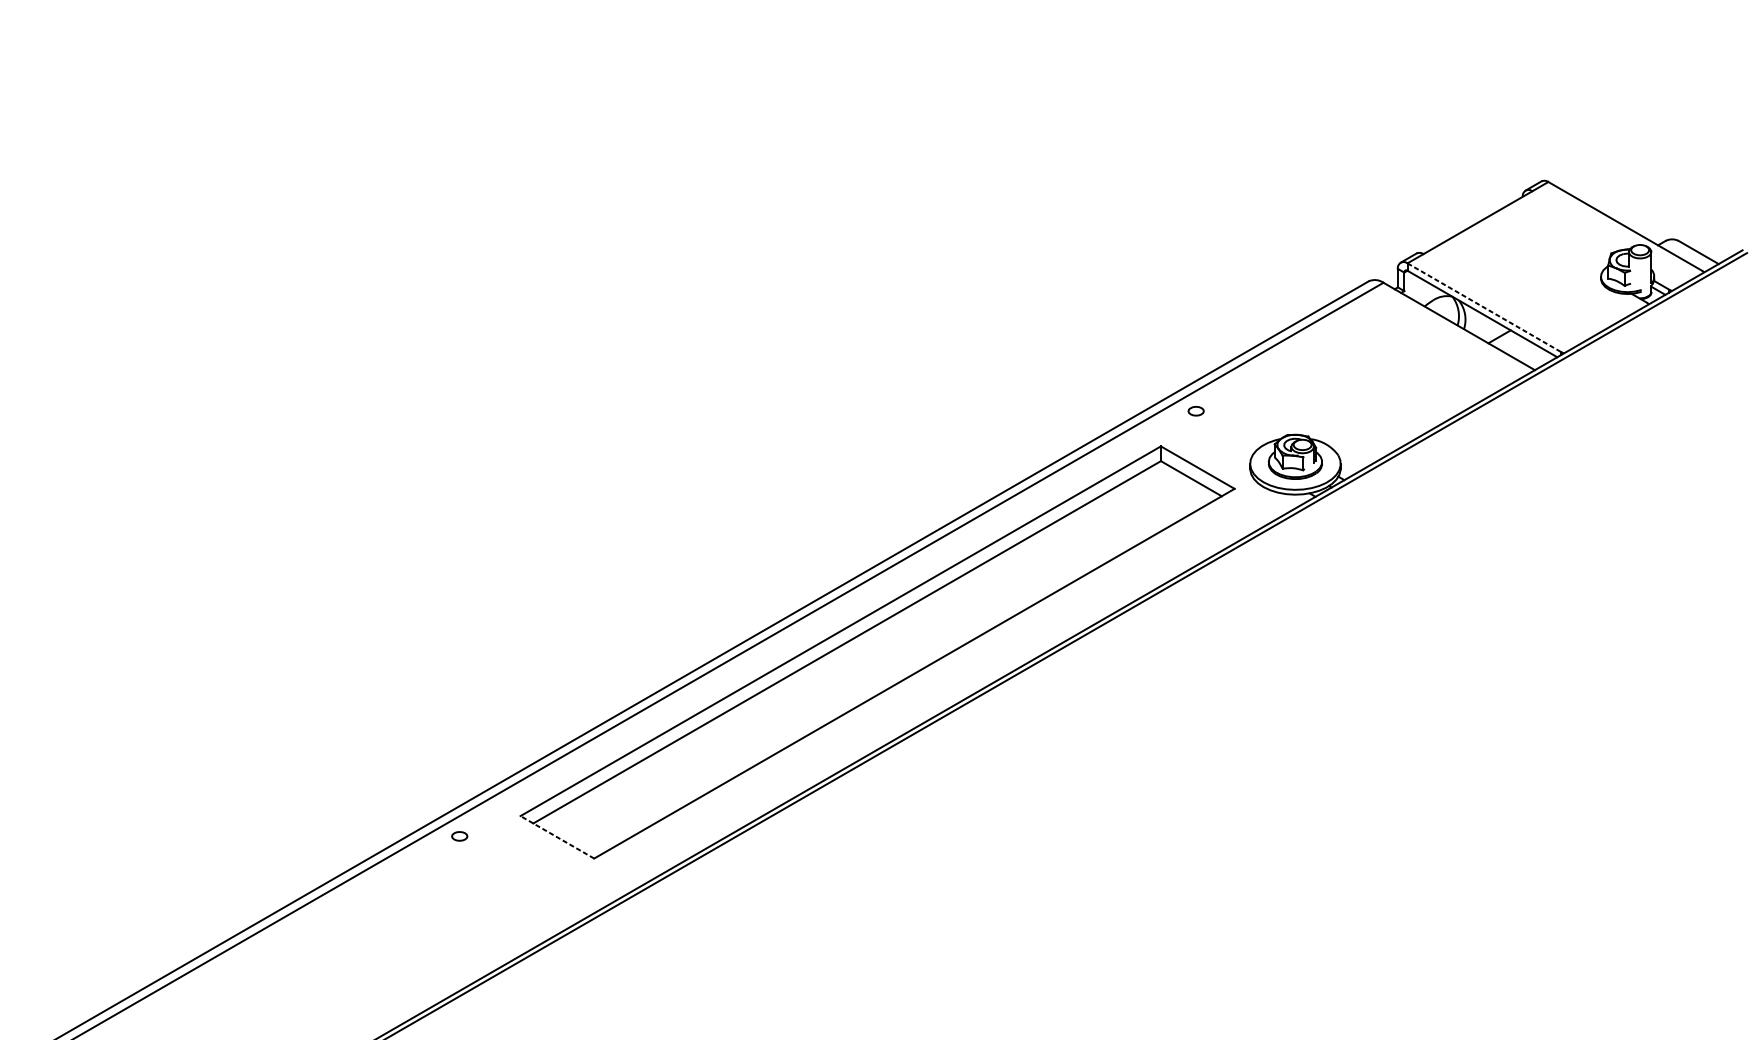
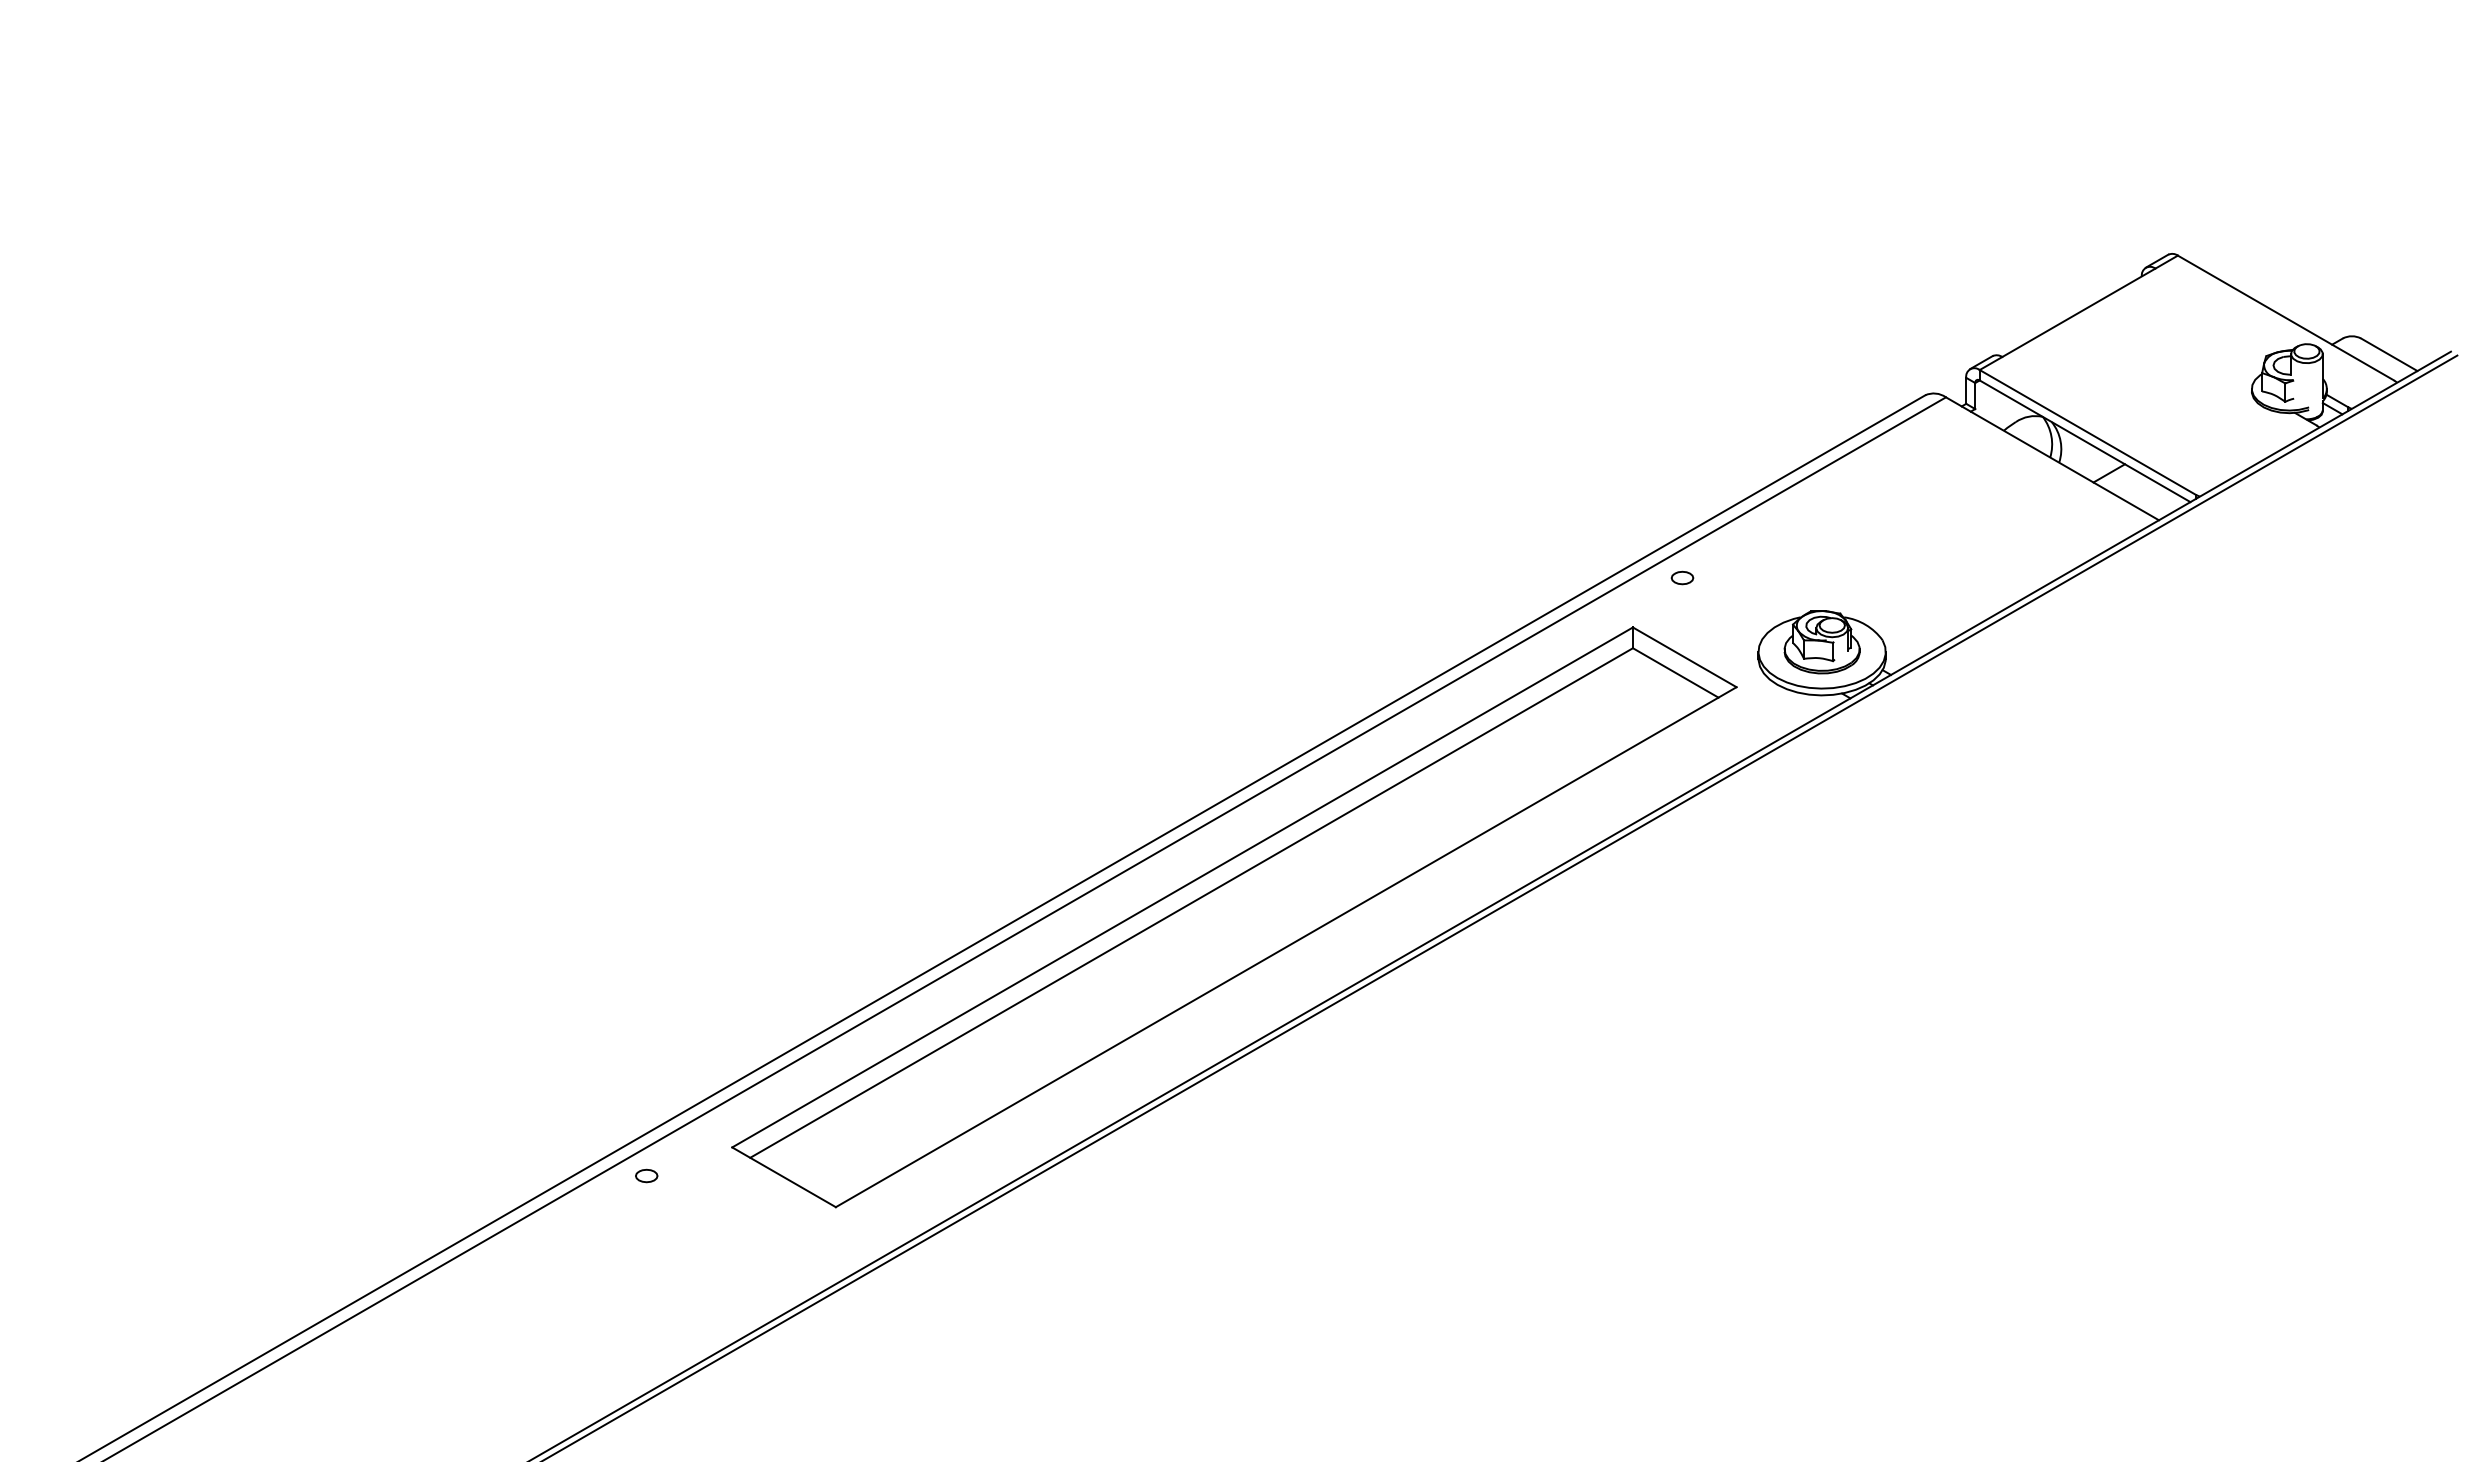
line: (1484, 307) -> (2087, 432), dashed -> solid
line: (557, 837) -> (784, 1177), dashed -> solid

